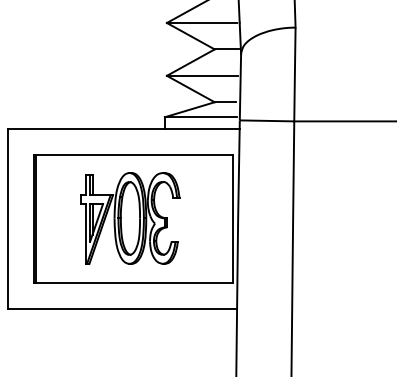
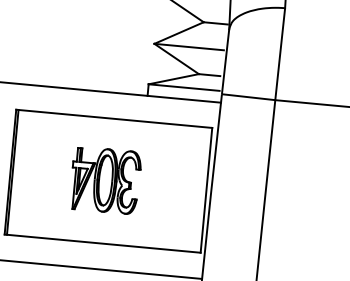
part: (130, 218) -> (105, 180), size x0.7

